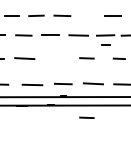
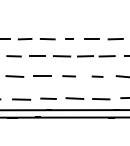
line: (105, 43) -> (69, 38), moved
line: (56, 57) -> (42, 75), added
line: (86, 118) -> (68, 128), removed

